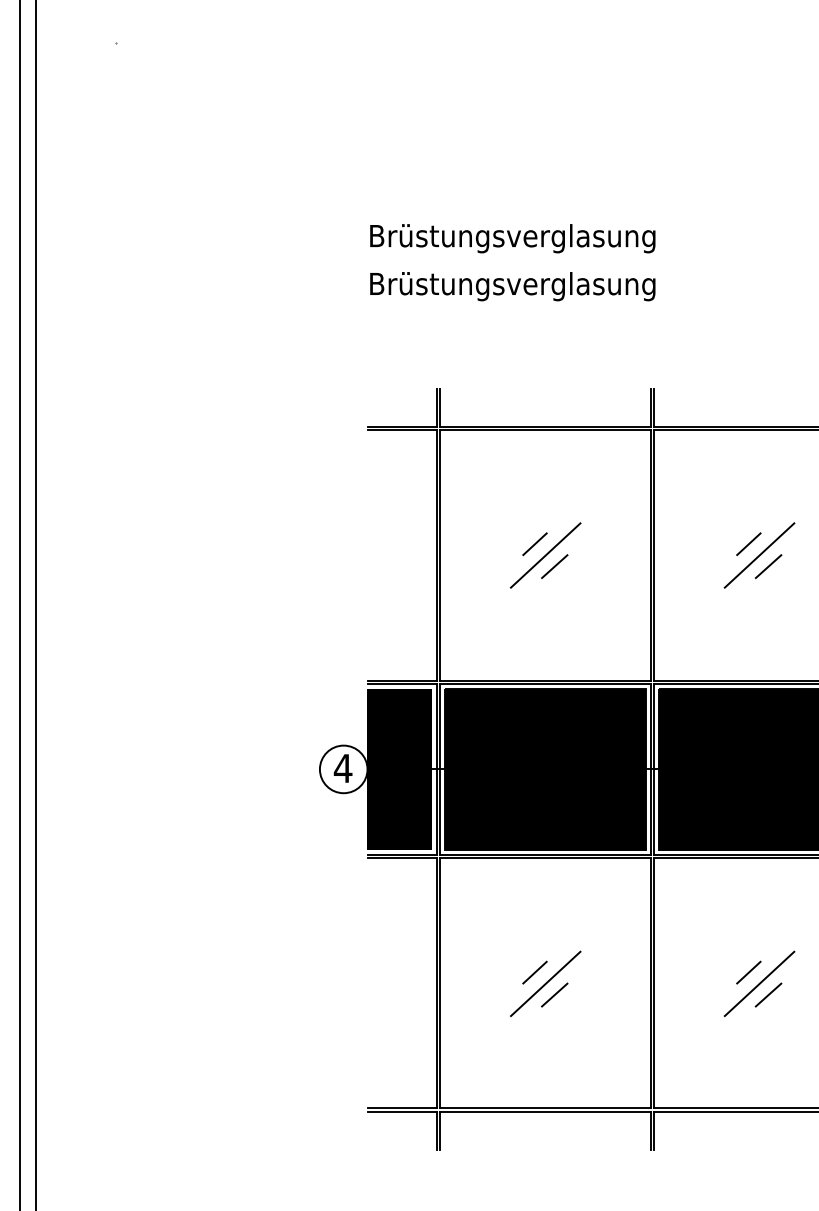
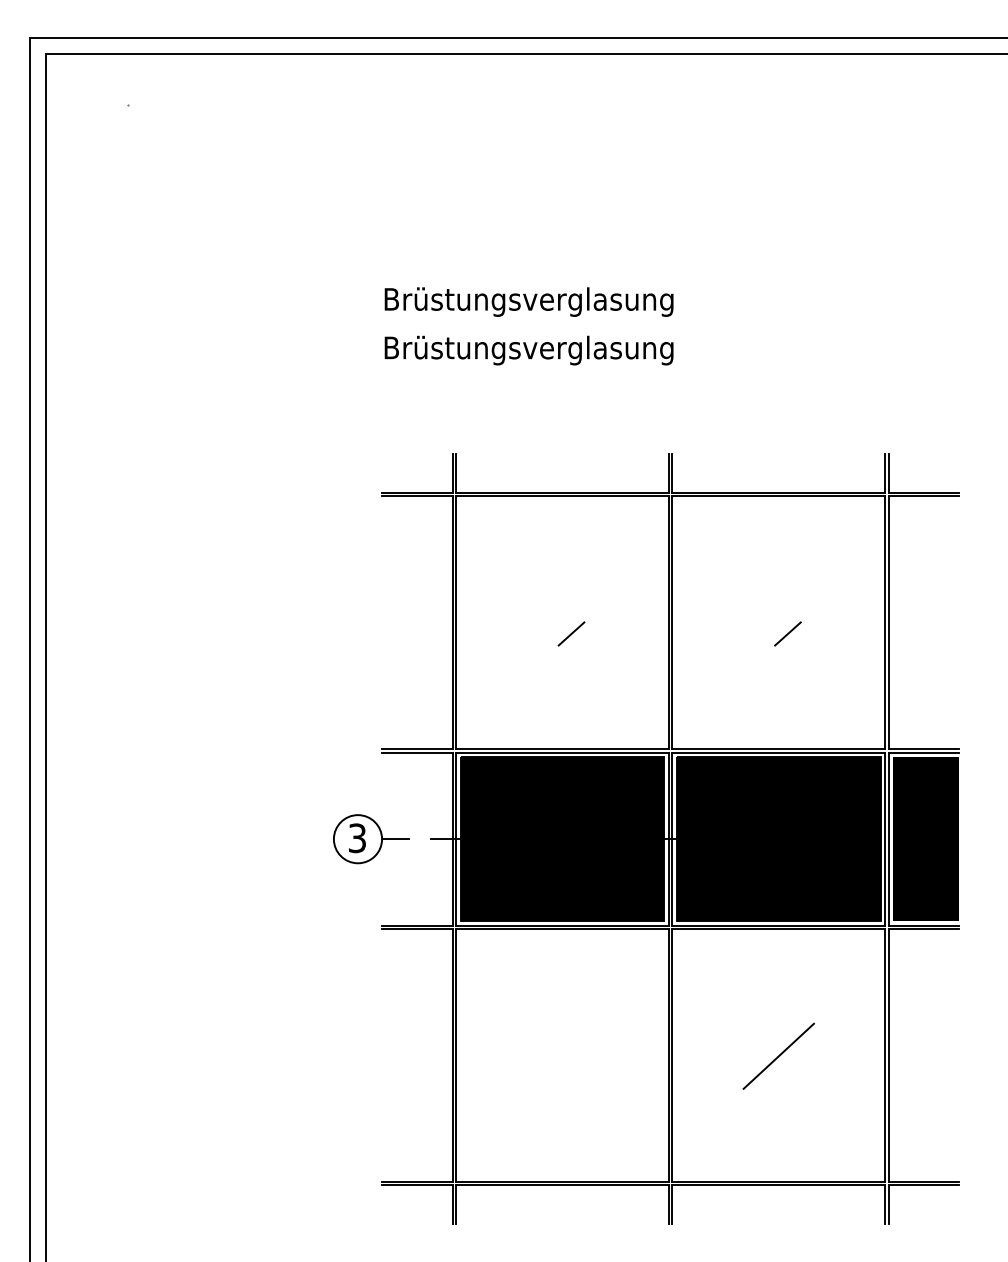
line: (534, 544) -> (551, 611), removed
line: (748, 544) -> (767, 611), removed
line: (545, 555) -> (562, 622), removed
line: (759, 555) -> (778, 622), removed
text: (343, 768) -> (357, 838), 4 -> 3
fill: (399, 768) -> (414, 838), removed
line: (534, 972) -> (551, 1044), removed
line: (748, 972) -> (767, 1044), removed
line: (545, 983) -> (562, 1055), removed
line: (554, 994) -> (571, 1067), removed
line: (768, 994) -> (787, 1067), removed

